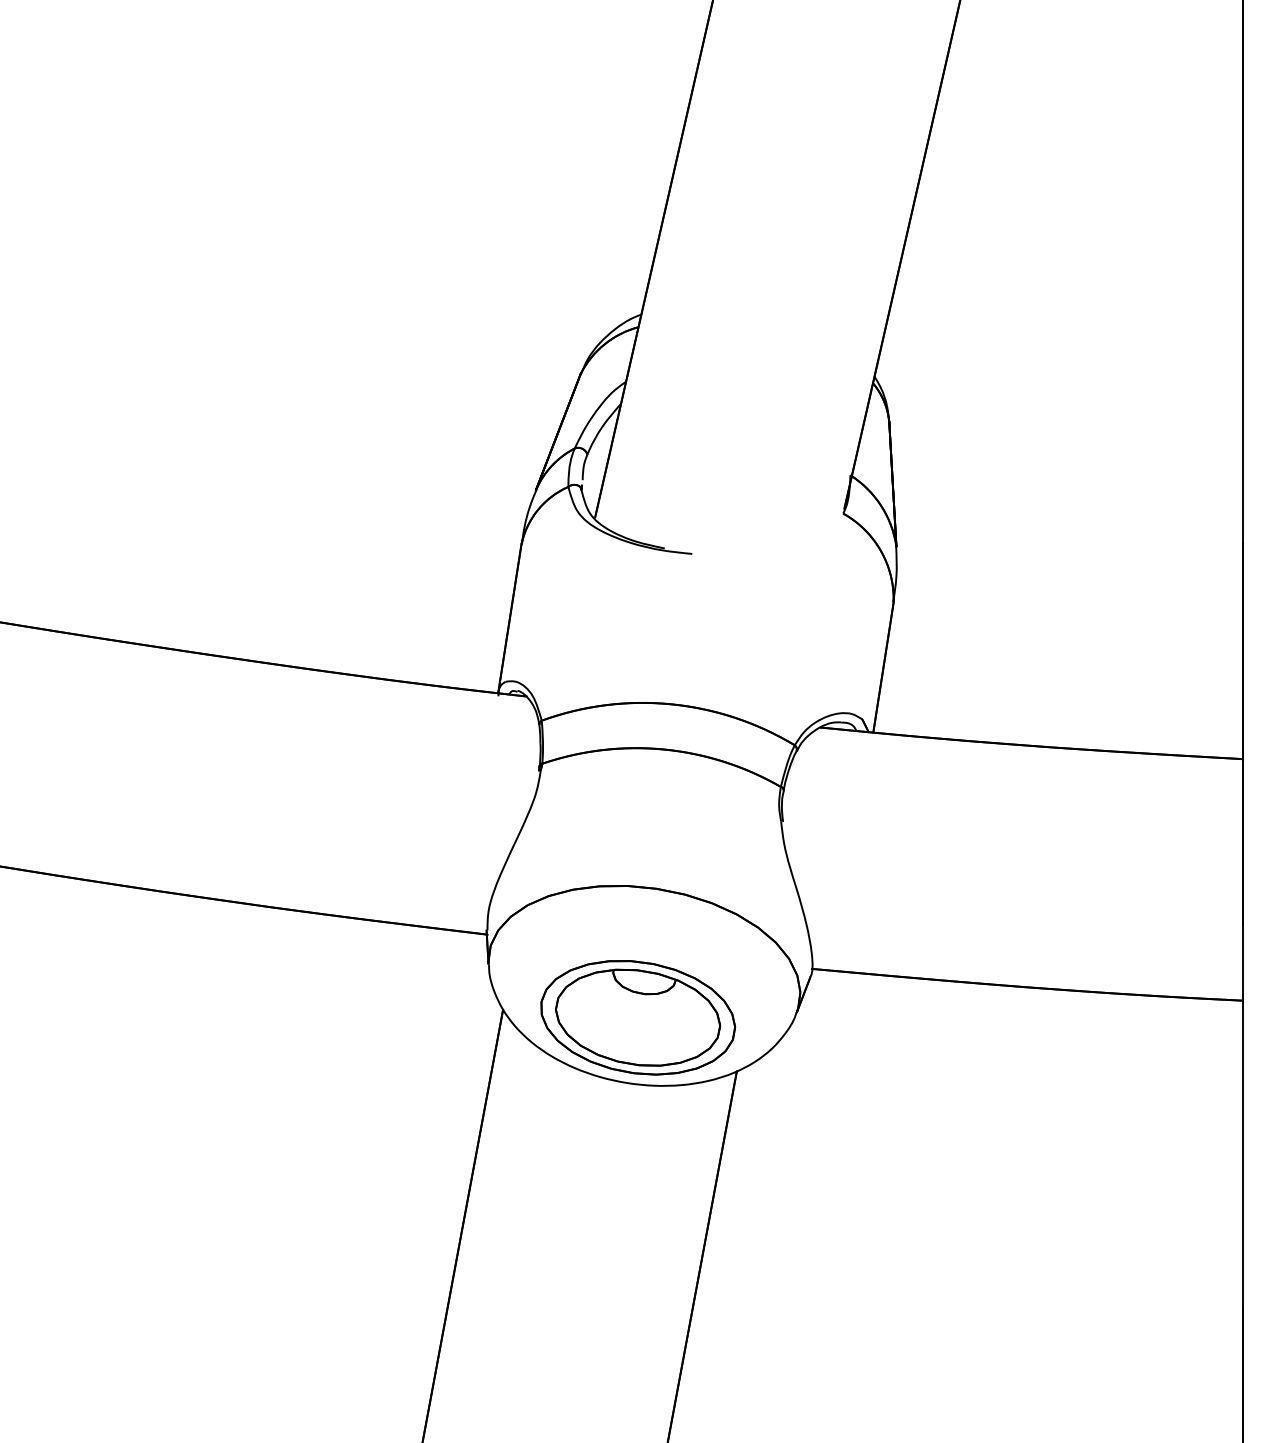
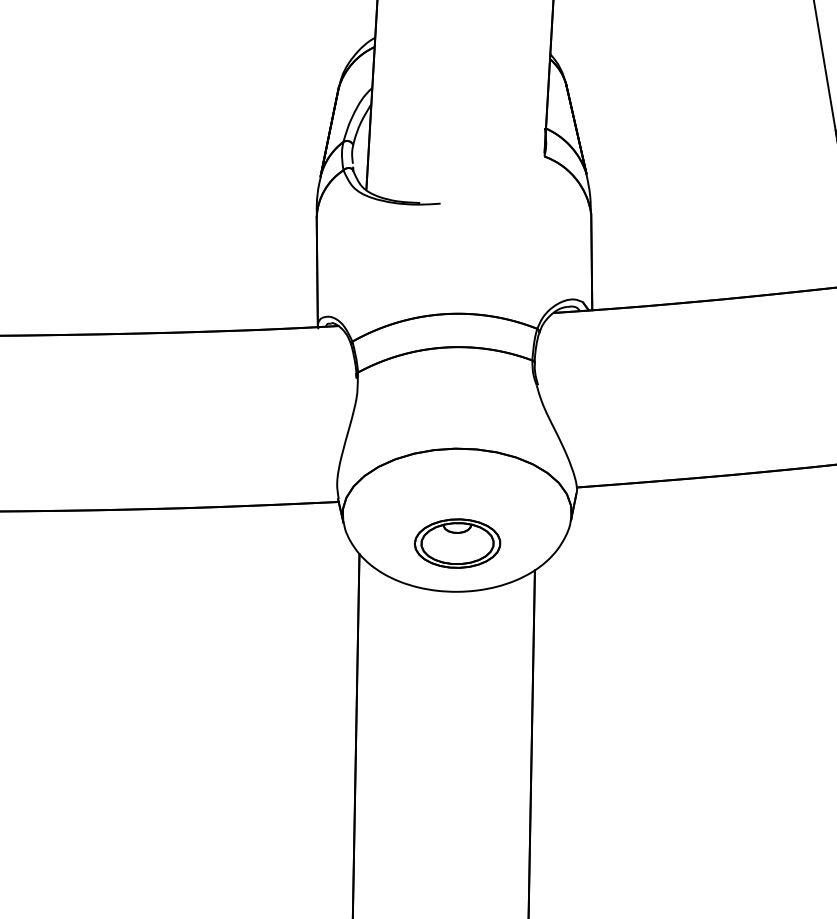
part: (638, 1017) -> (457, 543), size x0.6

